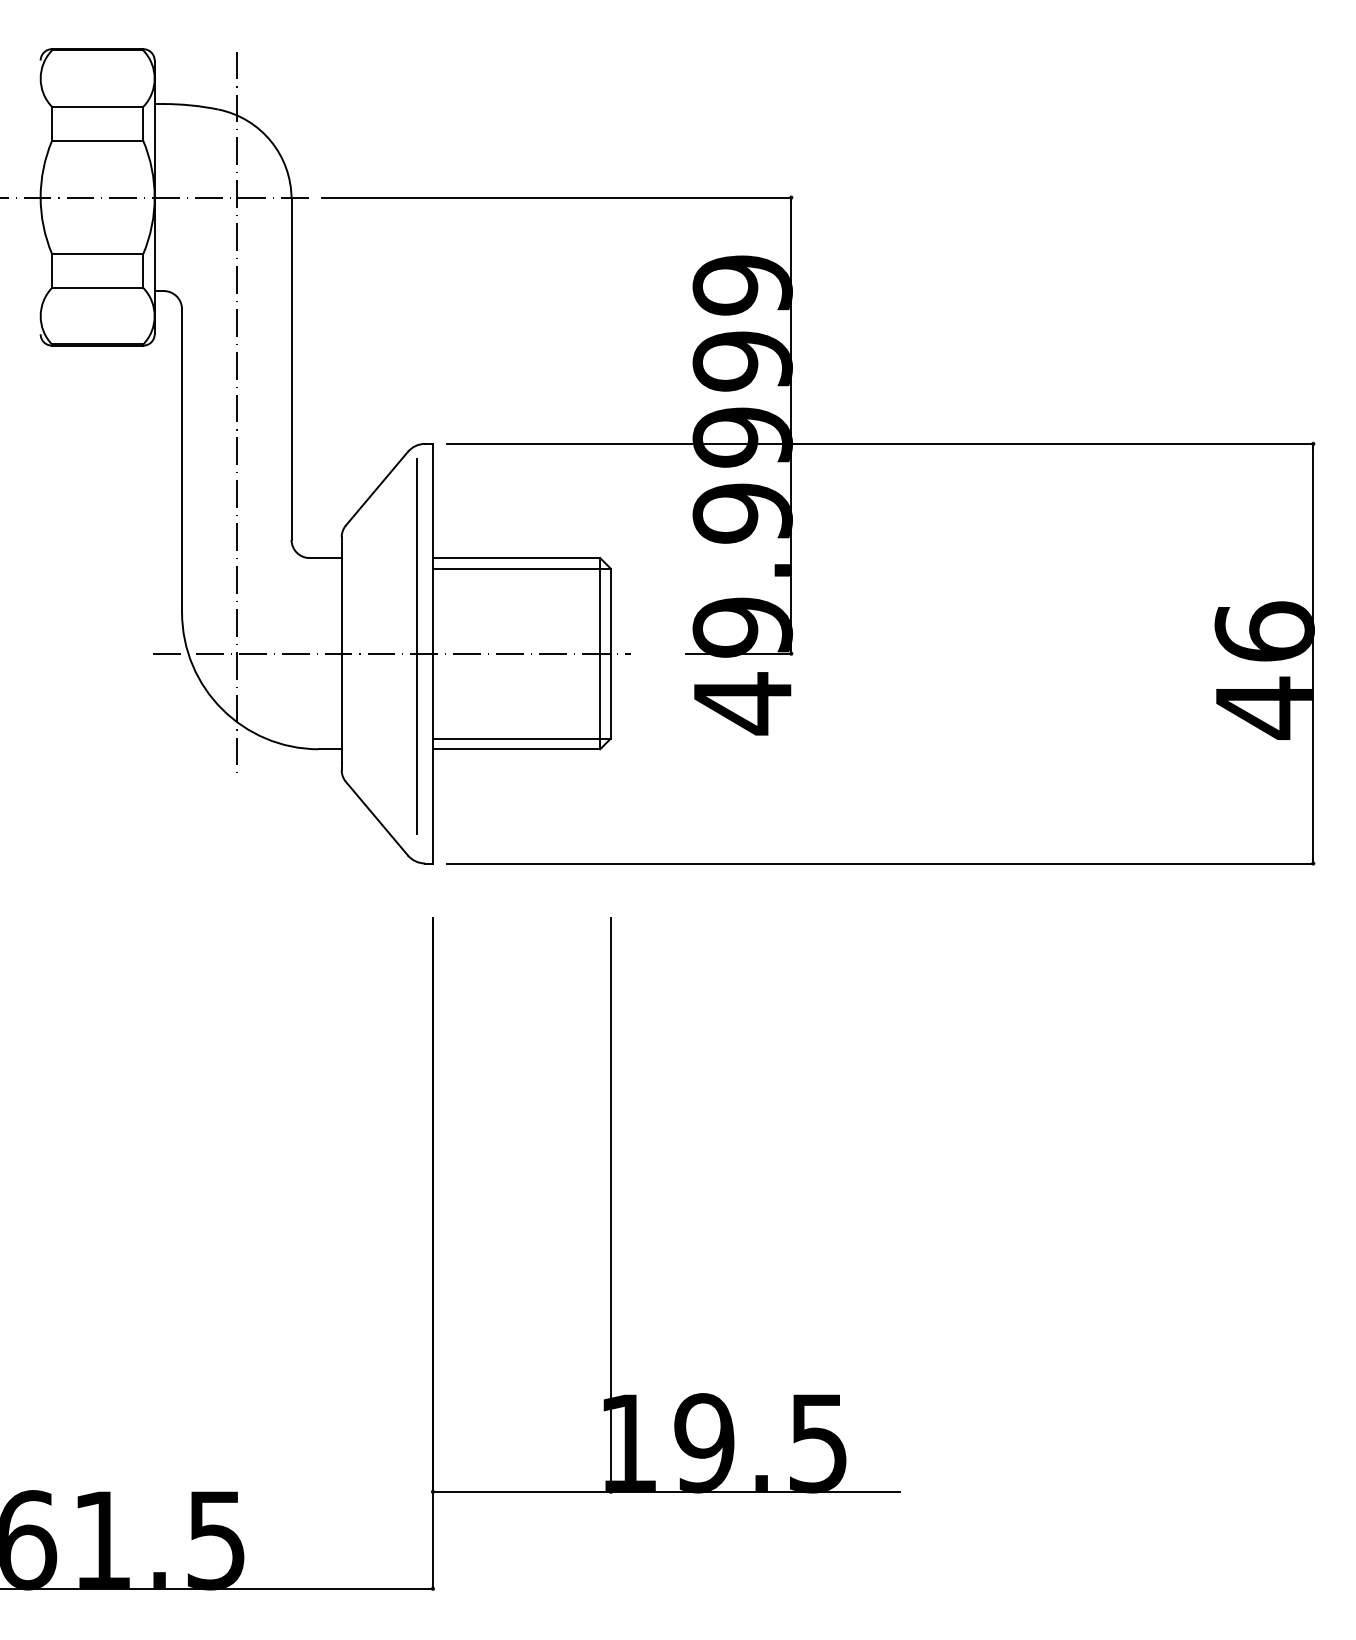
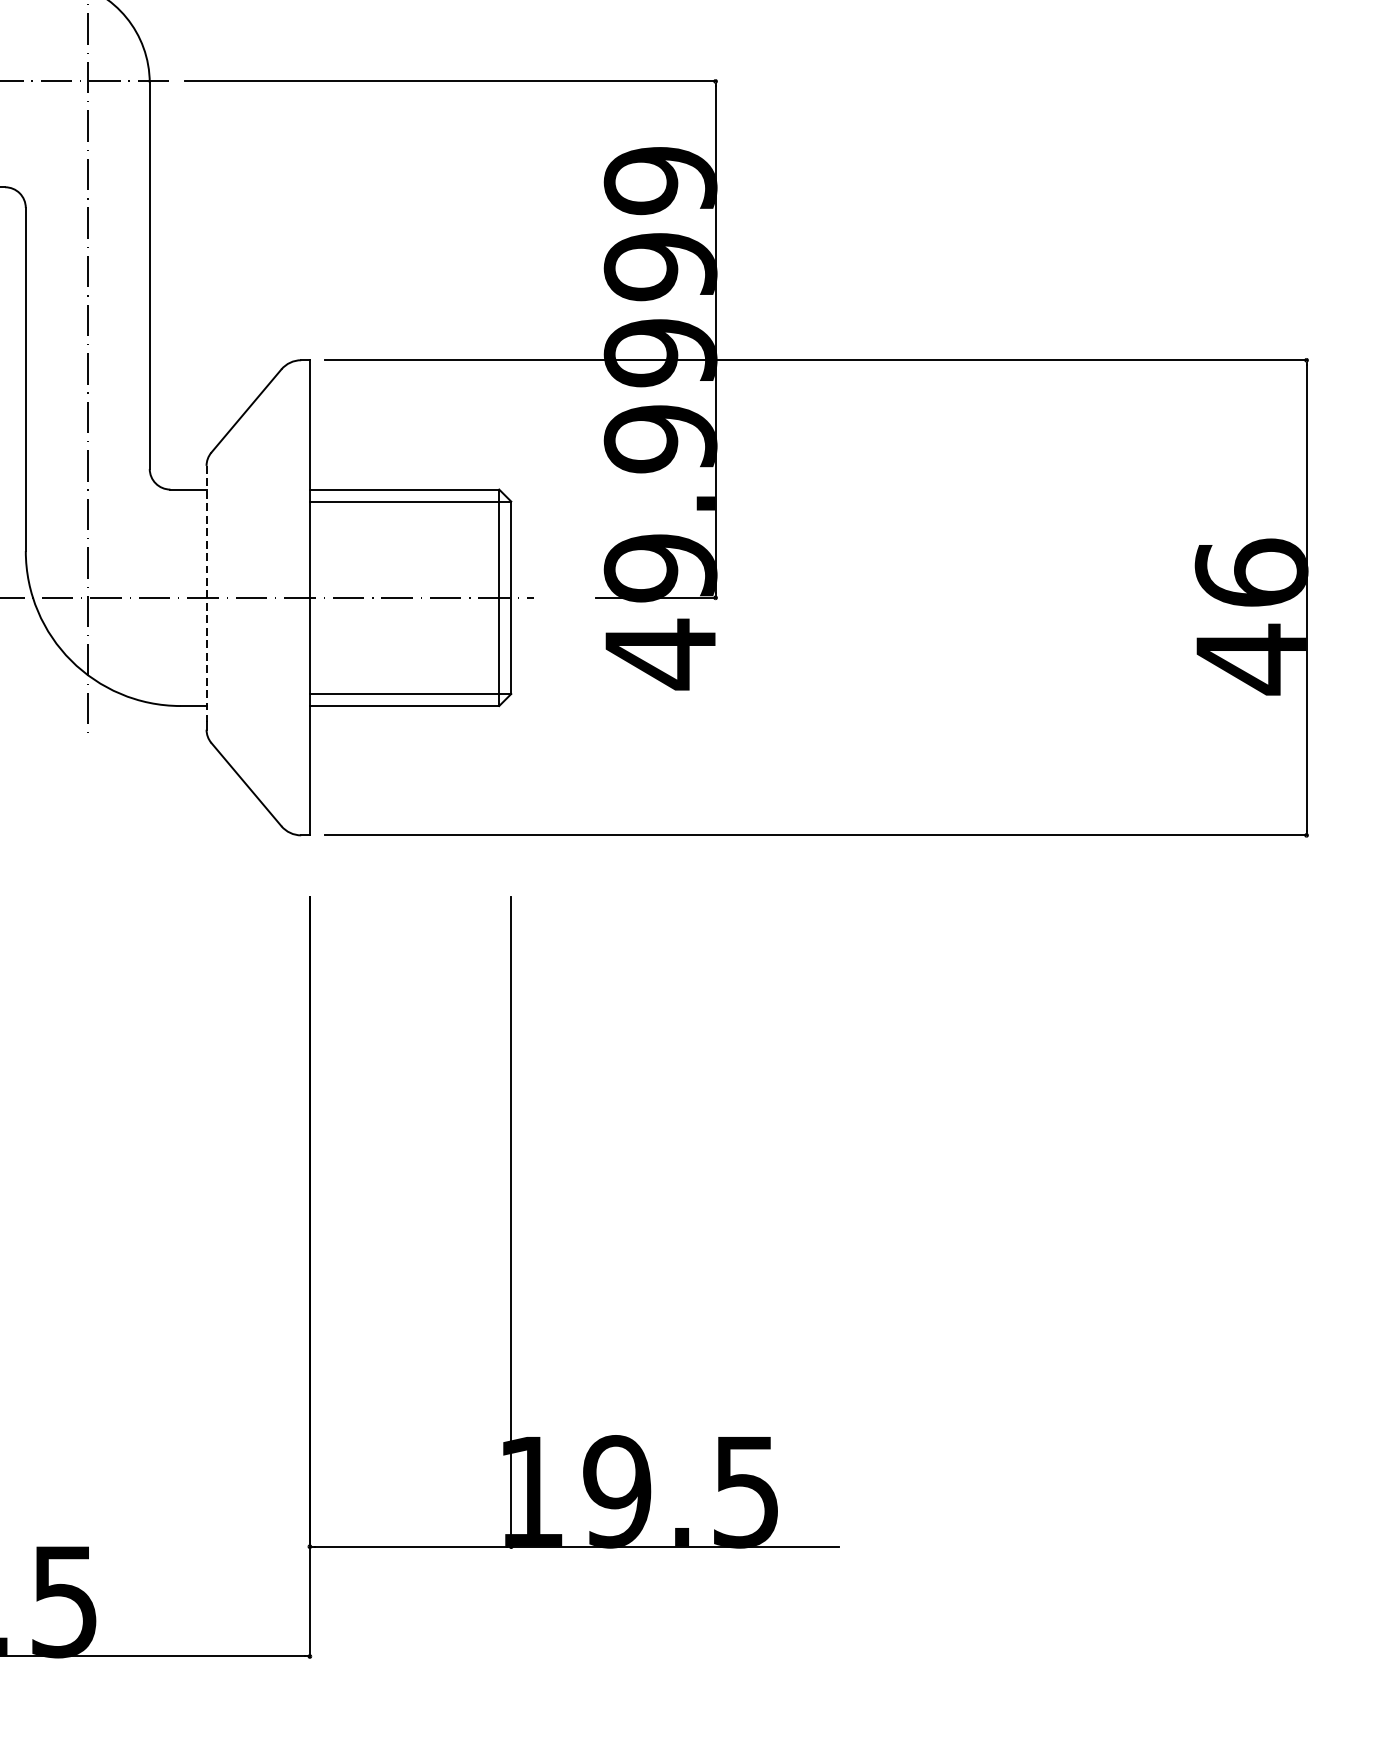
line: (416, 645) -> (291, 588), removed
line: (341, 650) -> (206, 594), solid -> dashed

